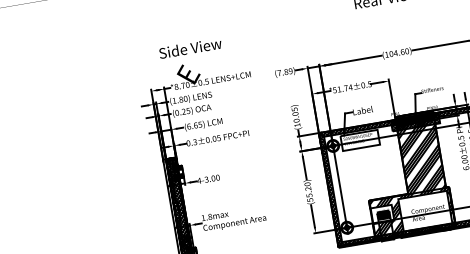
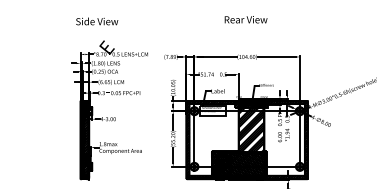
text: (190, 48) -> (97, 21), moved
hatch: (412, 212) -> (239, 164), added

